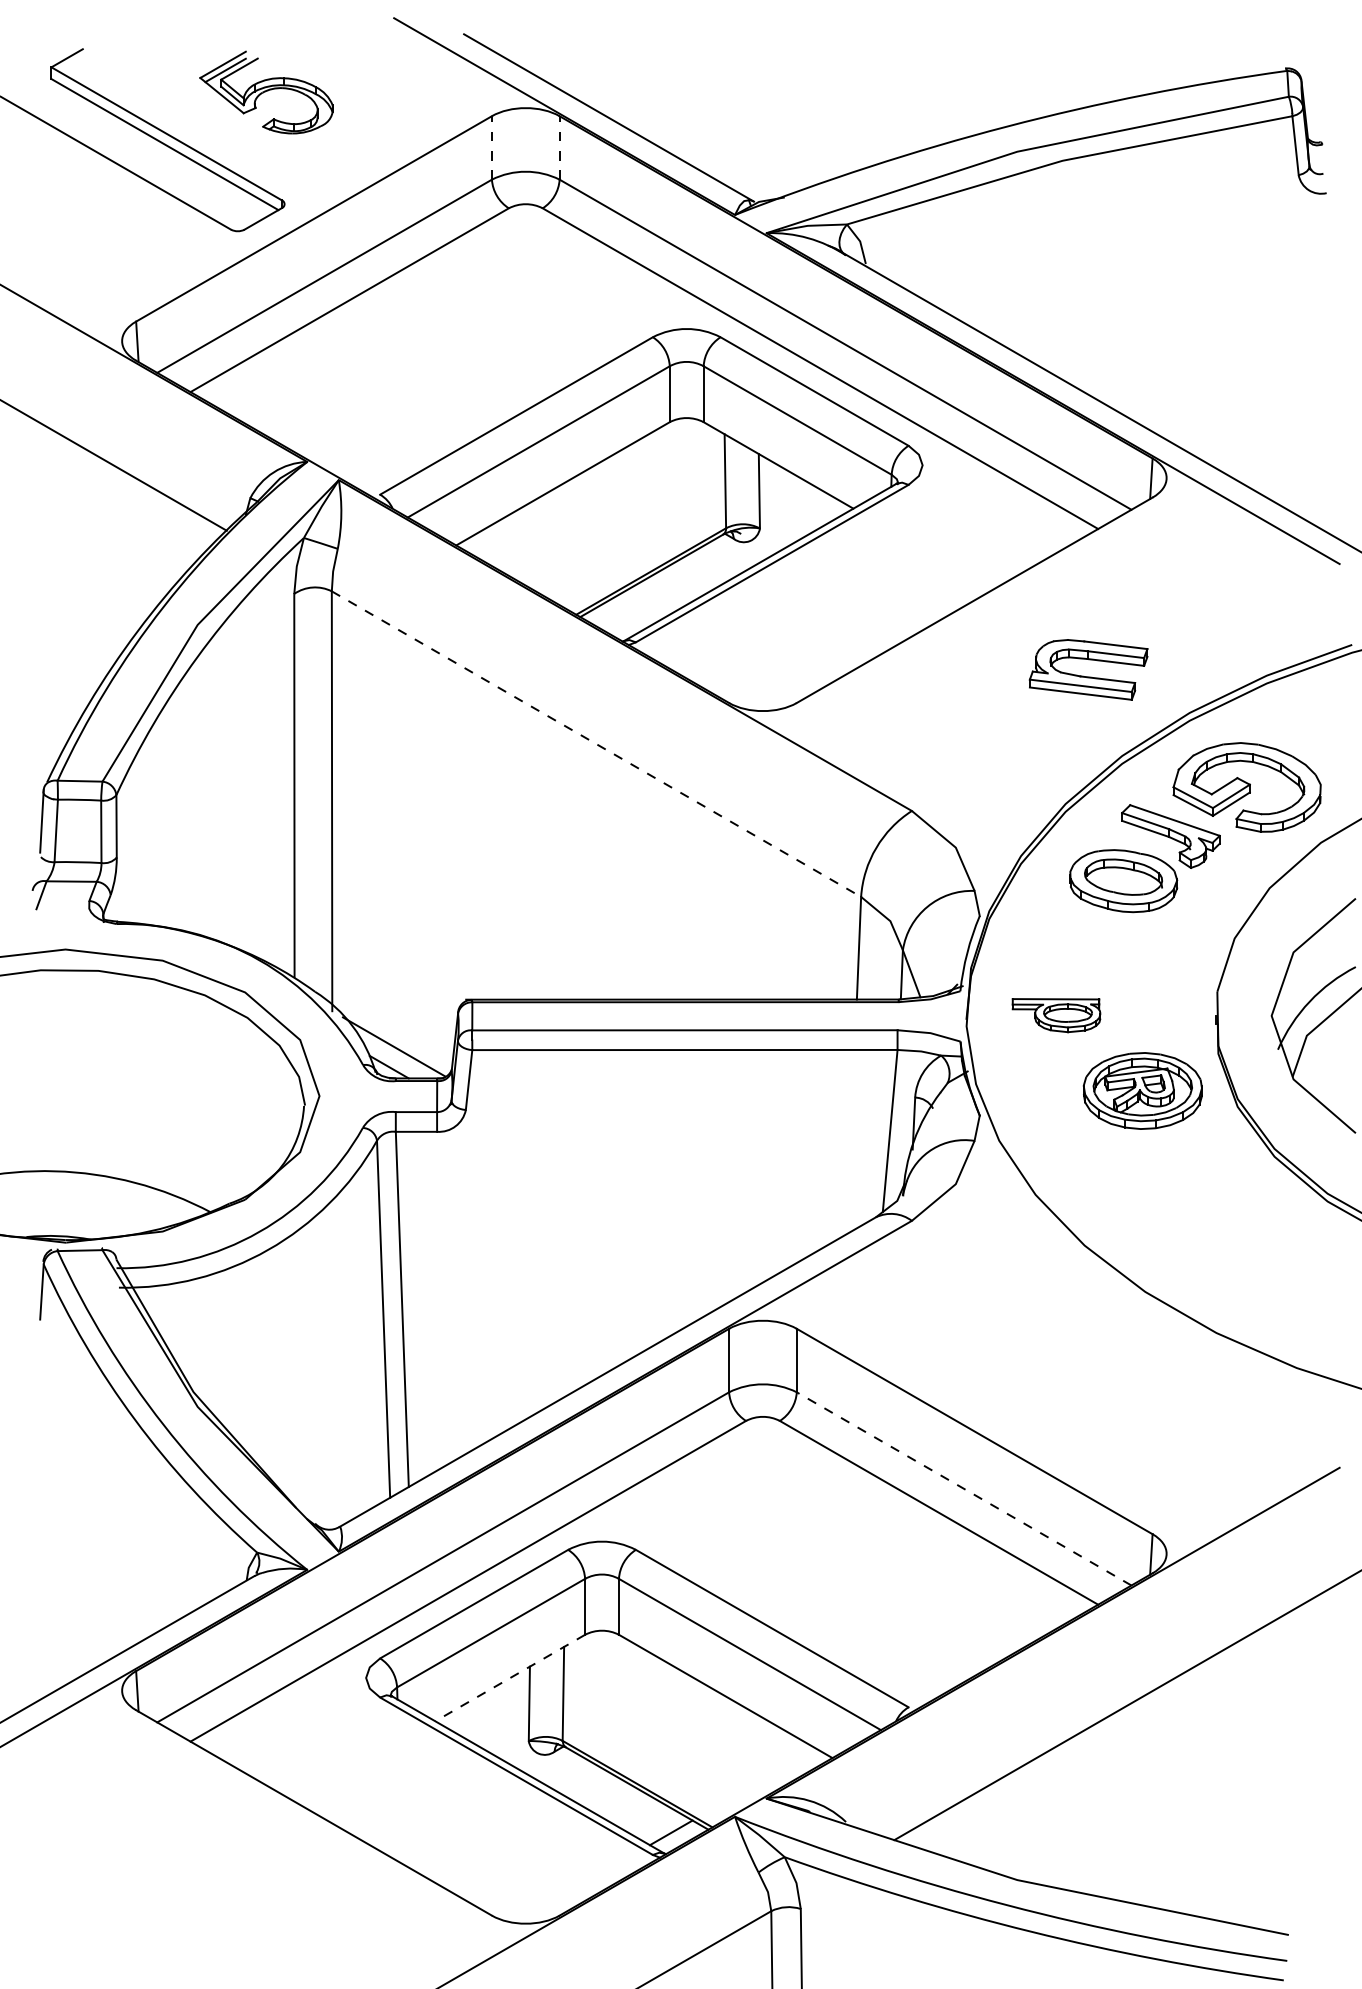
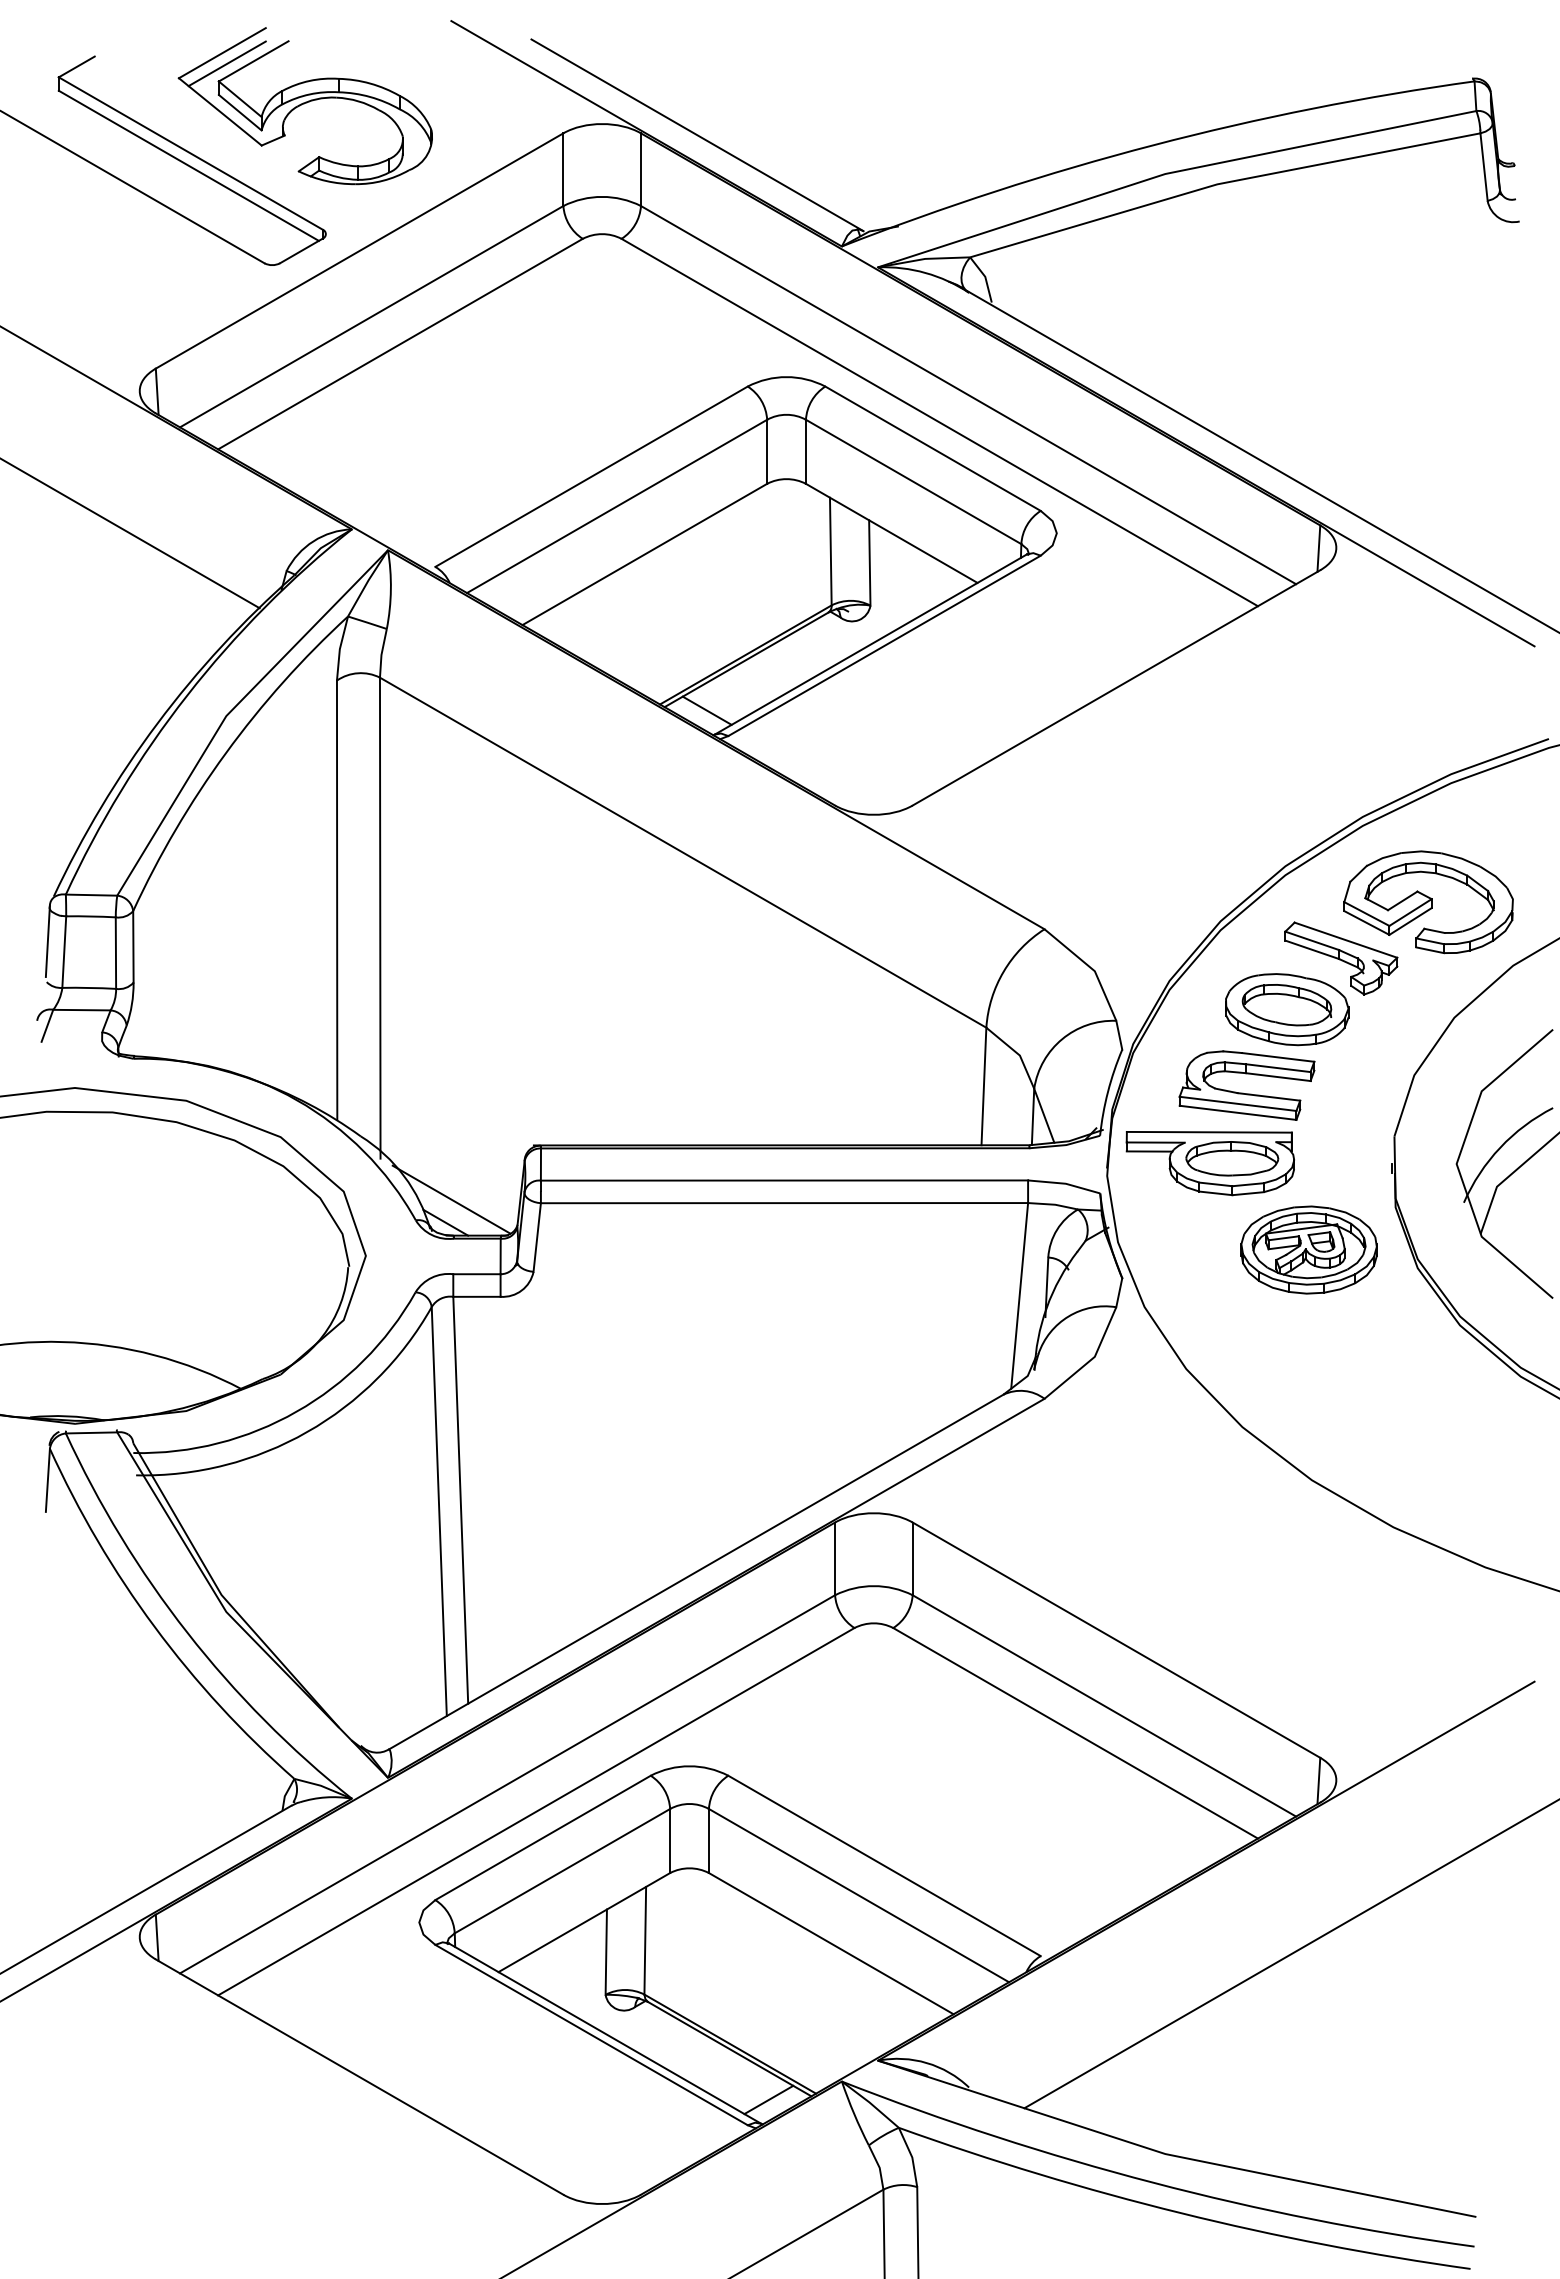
part: (265, 92) -> (304, 106), size x1.67
line: (492, 147) -> (563, 169), dashed -> solid
line: (559, 147) -> (640, 169), dashed -> solid
line: (616, 620) -> (706, 710), added
part: (1085, 675) -> (1243, 1092), moved
line: (596, 743) -> (683, 852), dashed -> solid
part: (1055, 1015) -> (1209, 1163), size x1.67
line: (963, 1488) -> (1103, 1705), dashed -> solid
line: (509, 1677) -> (583, 1922), dashed -> solid

